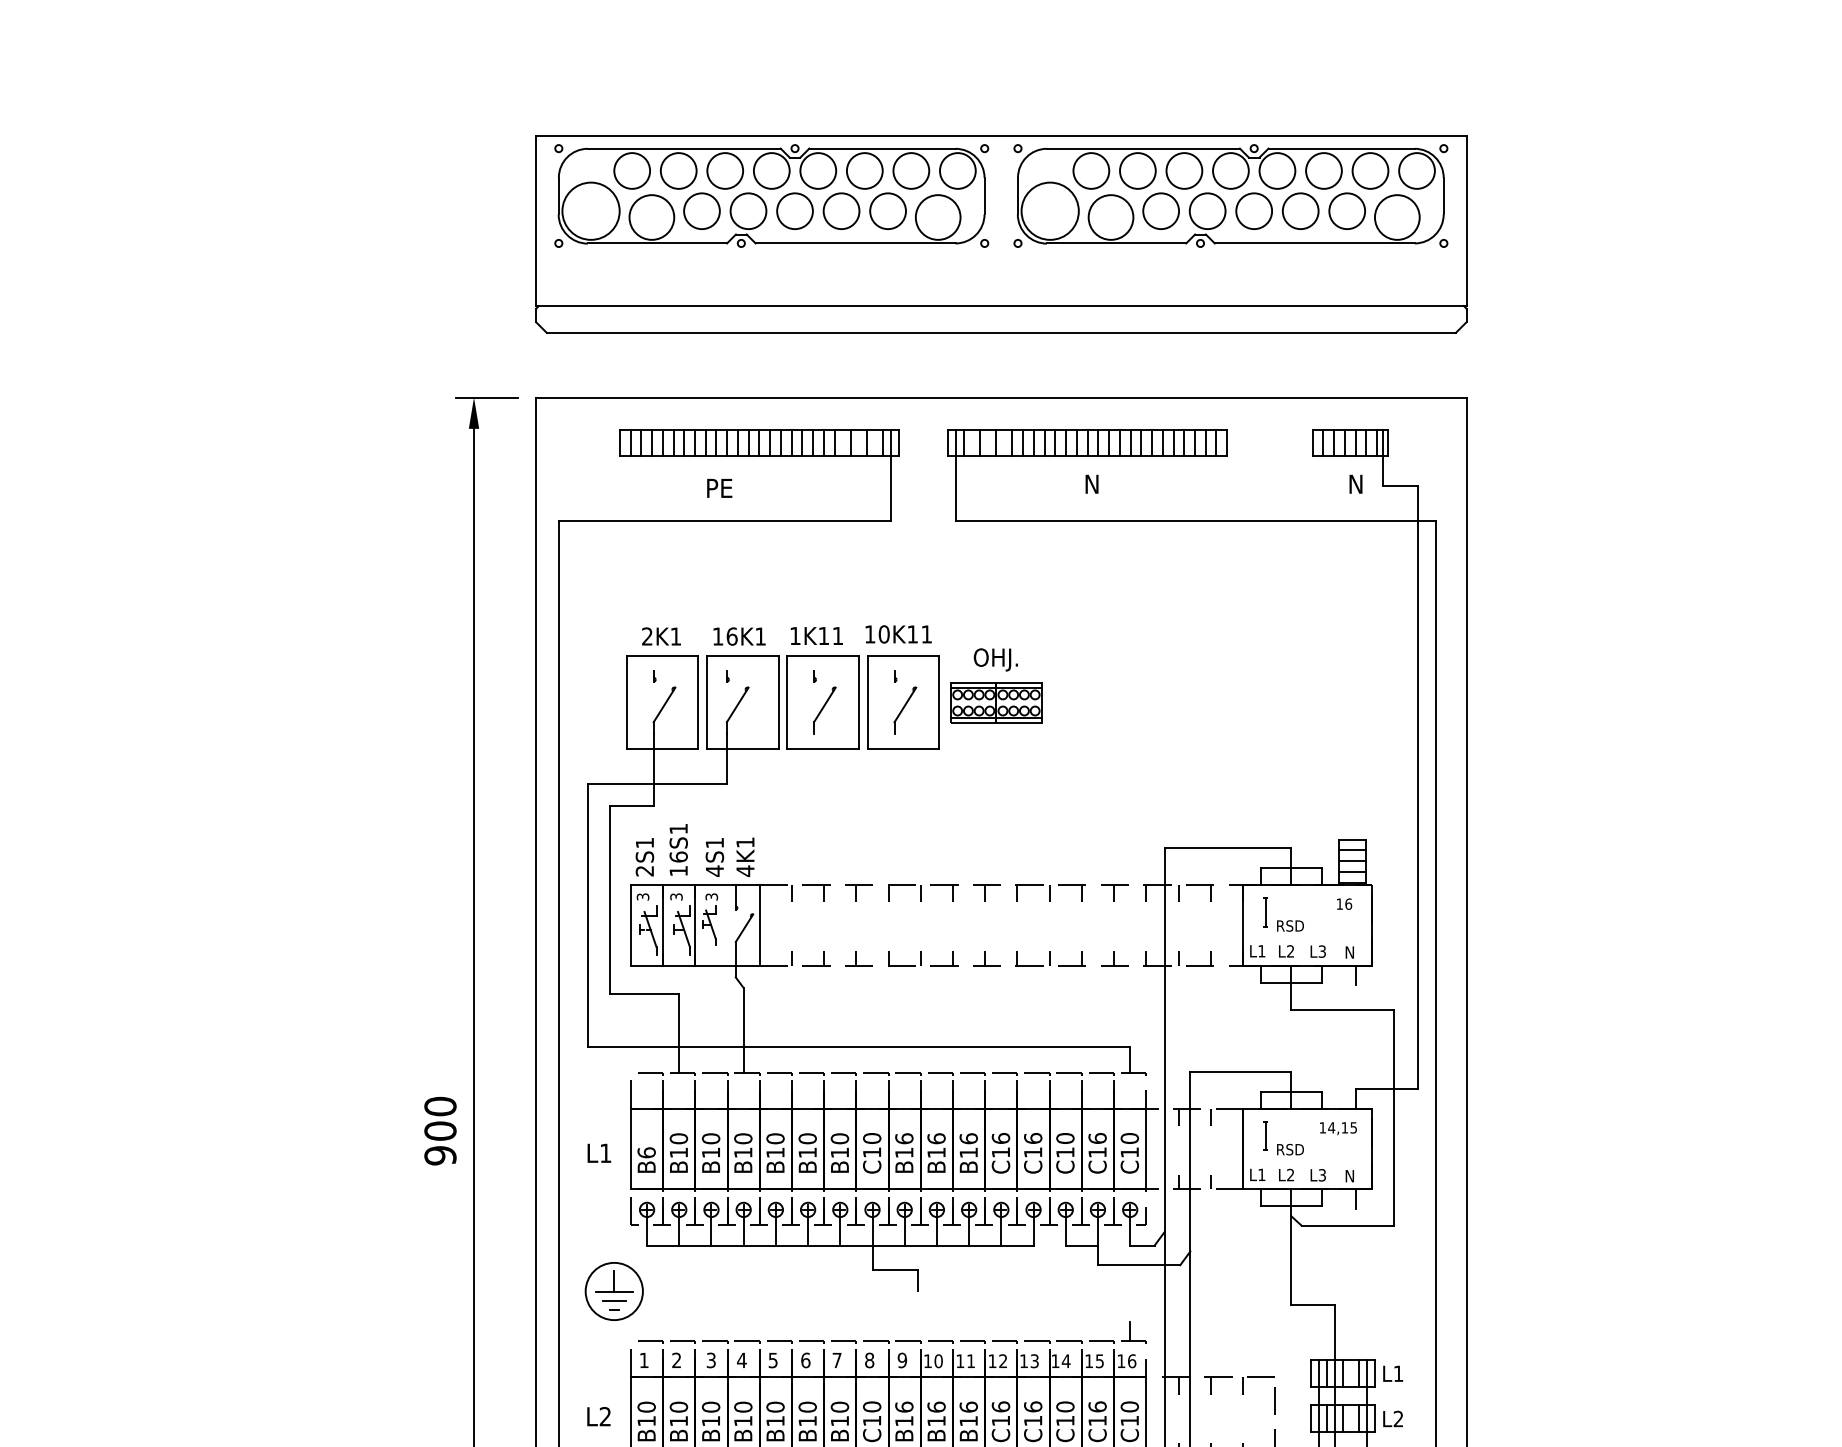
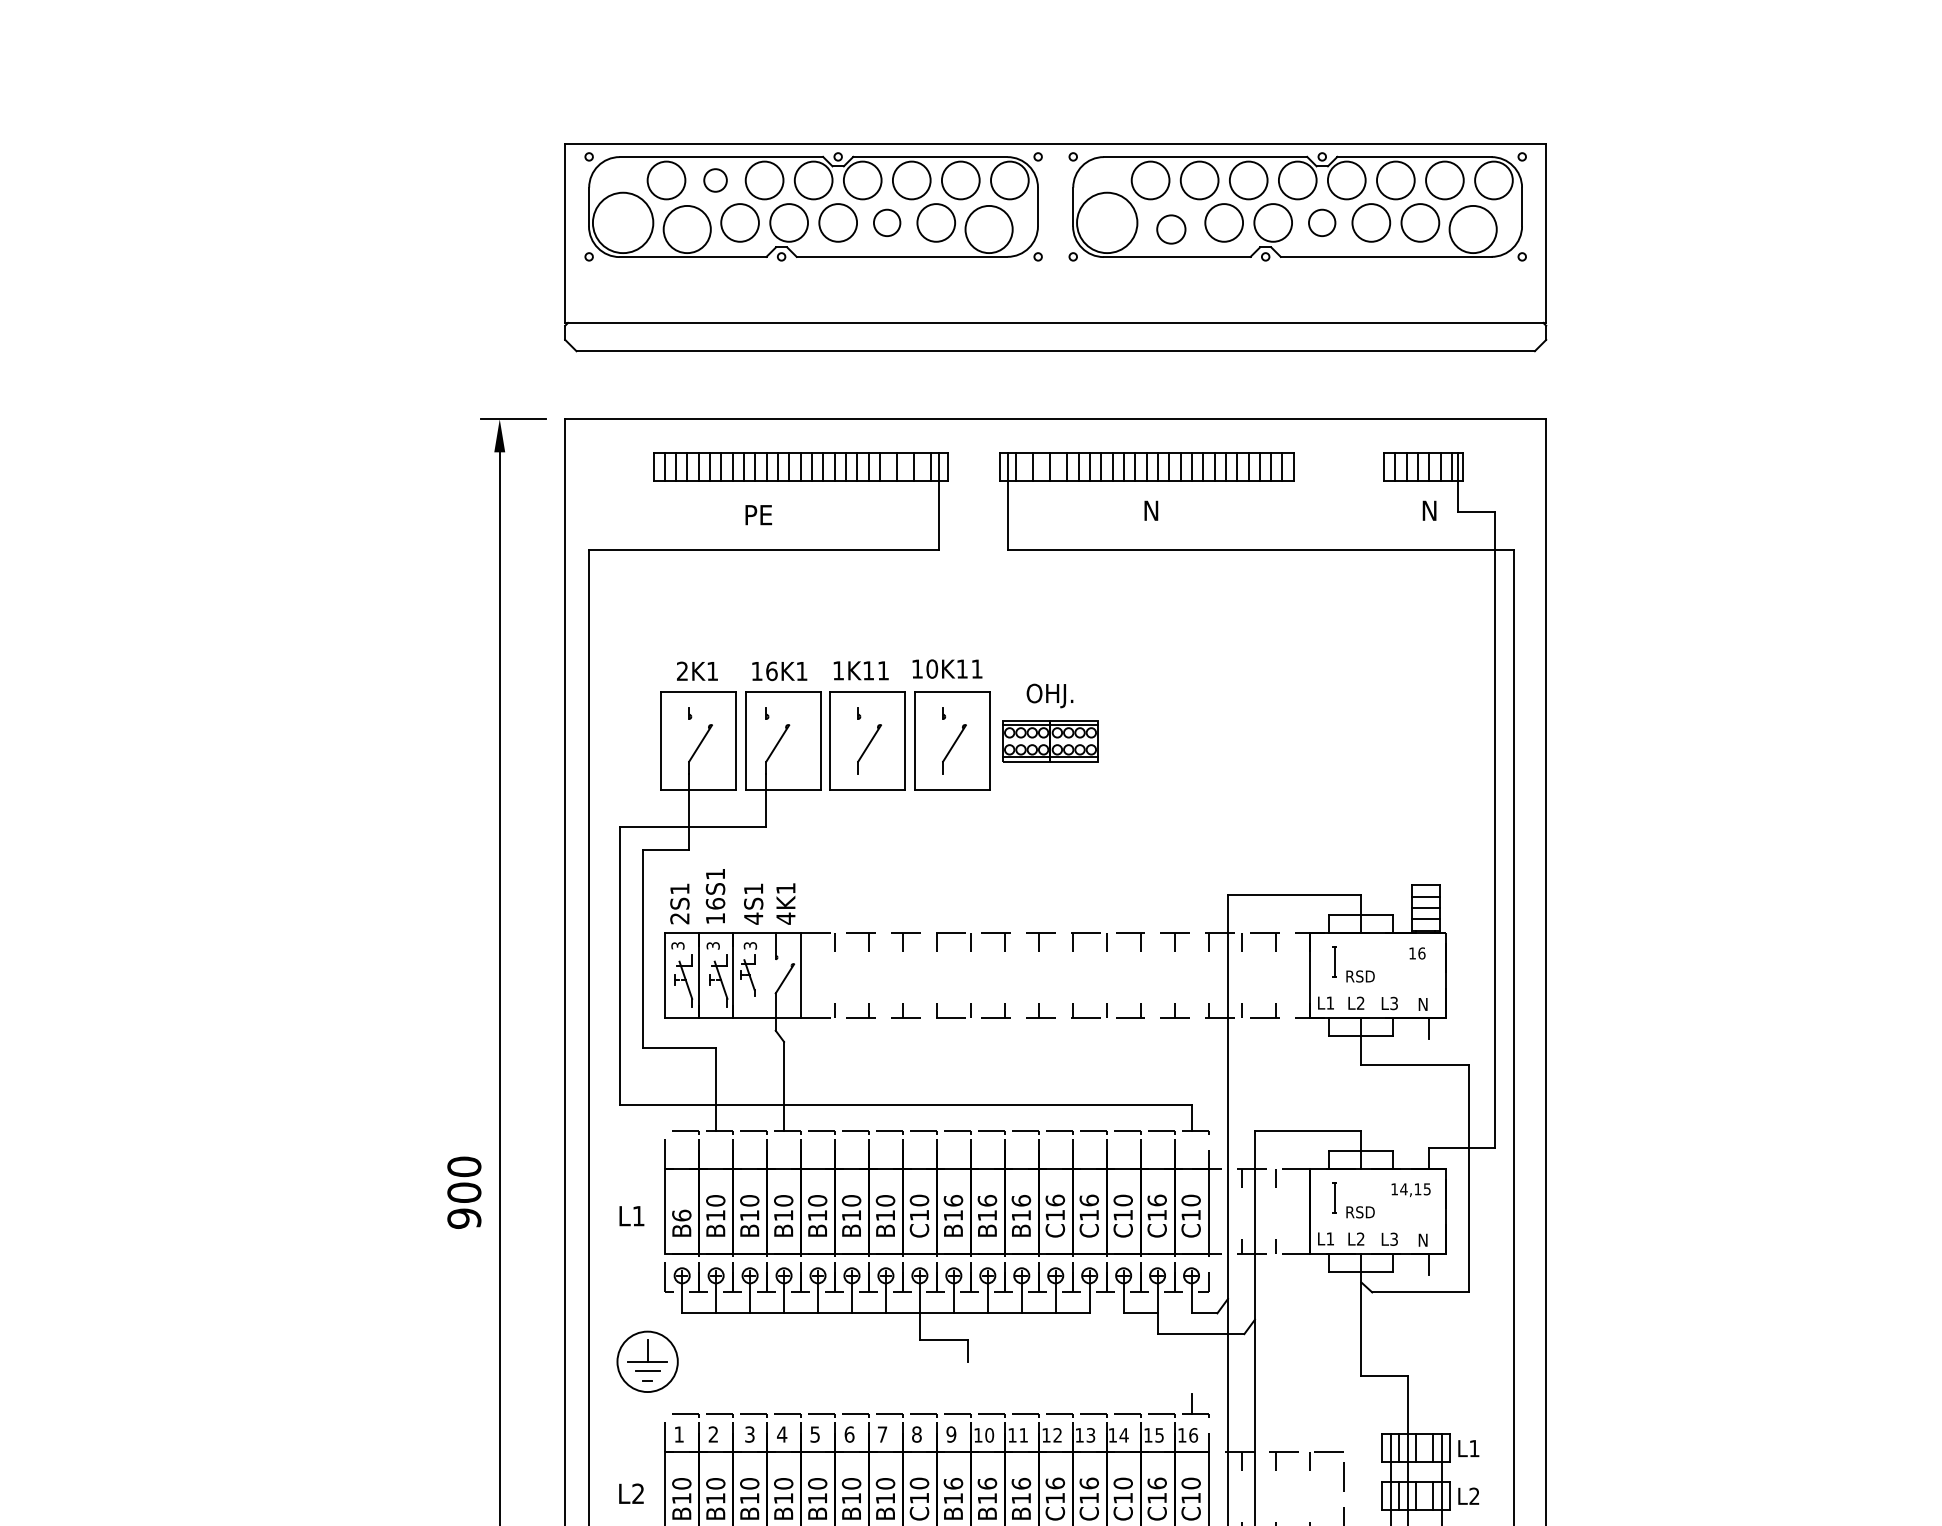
circle: (678, 170) -> (715, 180), size x0.6
circle: (840, 210) -> (886, 222), size x0.7
circle: (1253, 210) -> (1321, 222), size x0.7
circle: (1110, 217) -> (1170, 229), size x0.6

